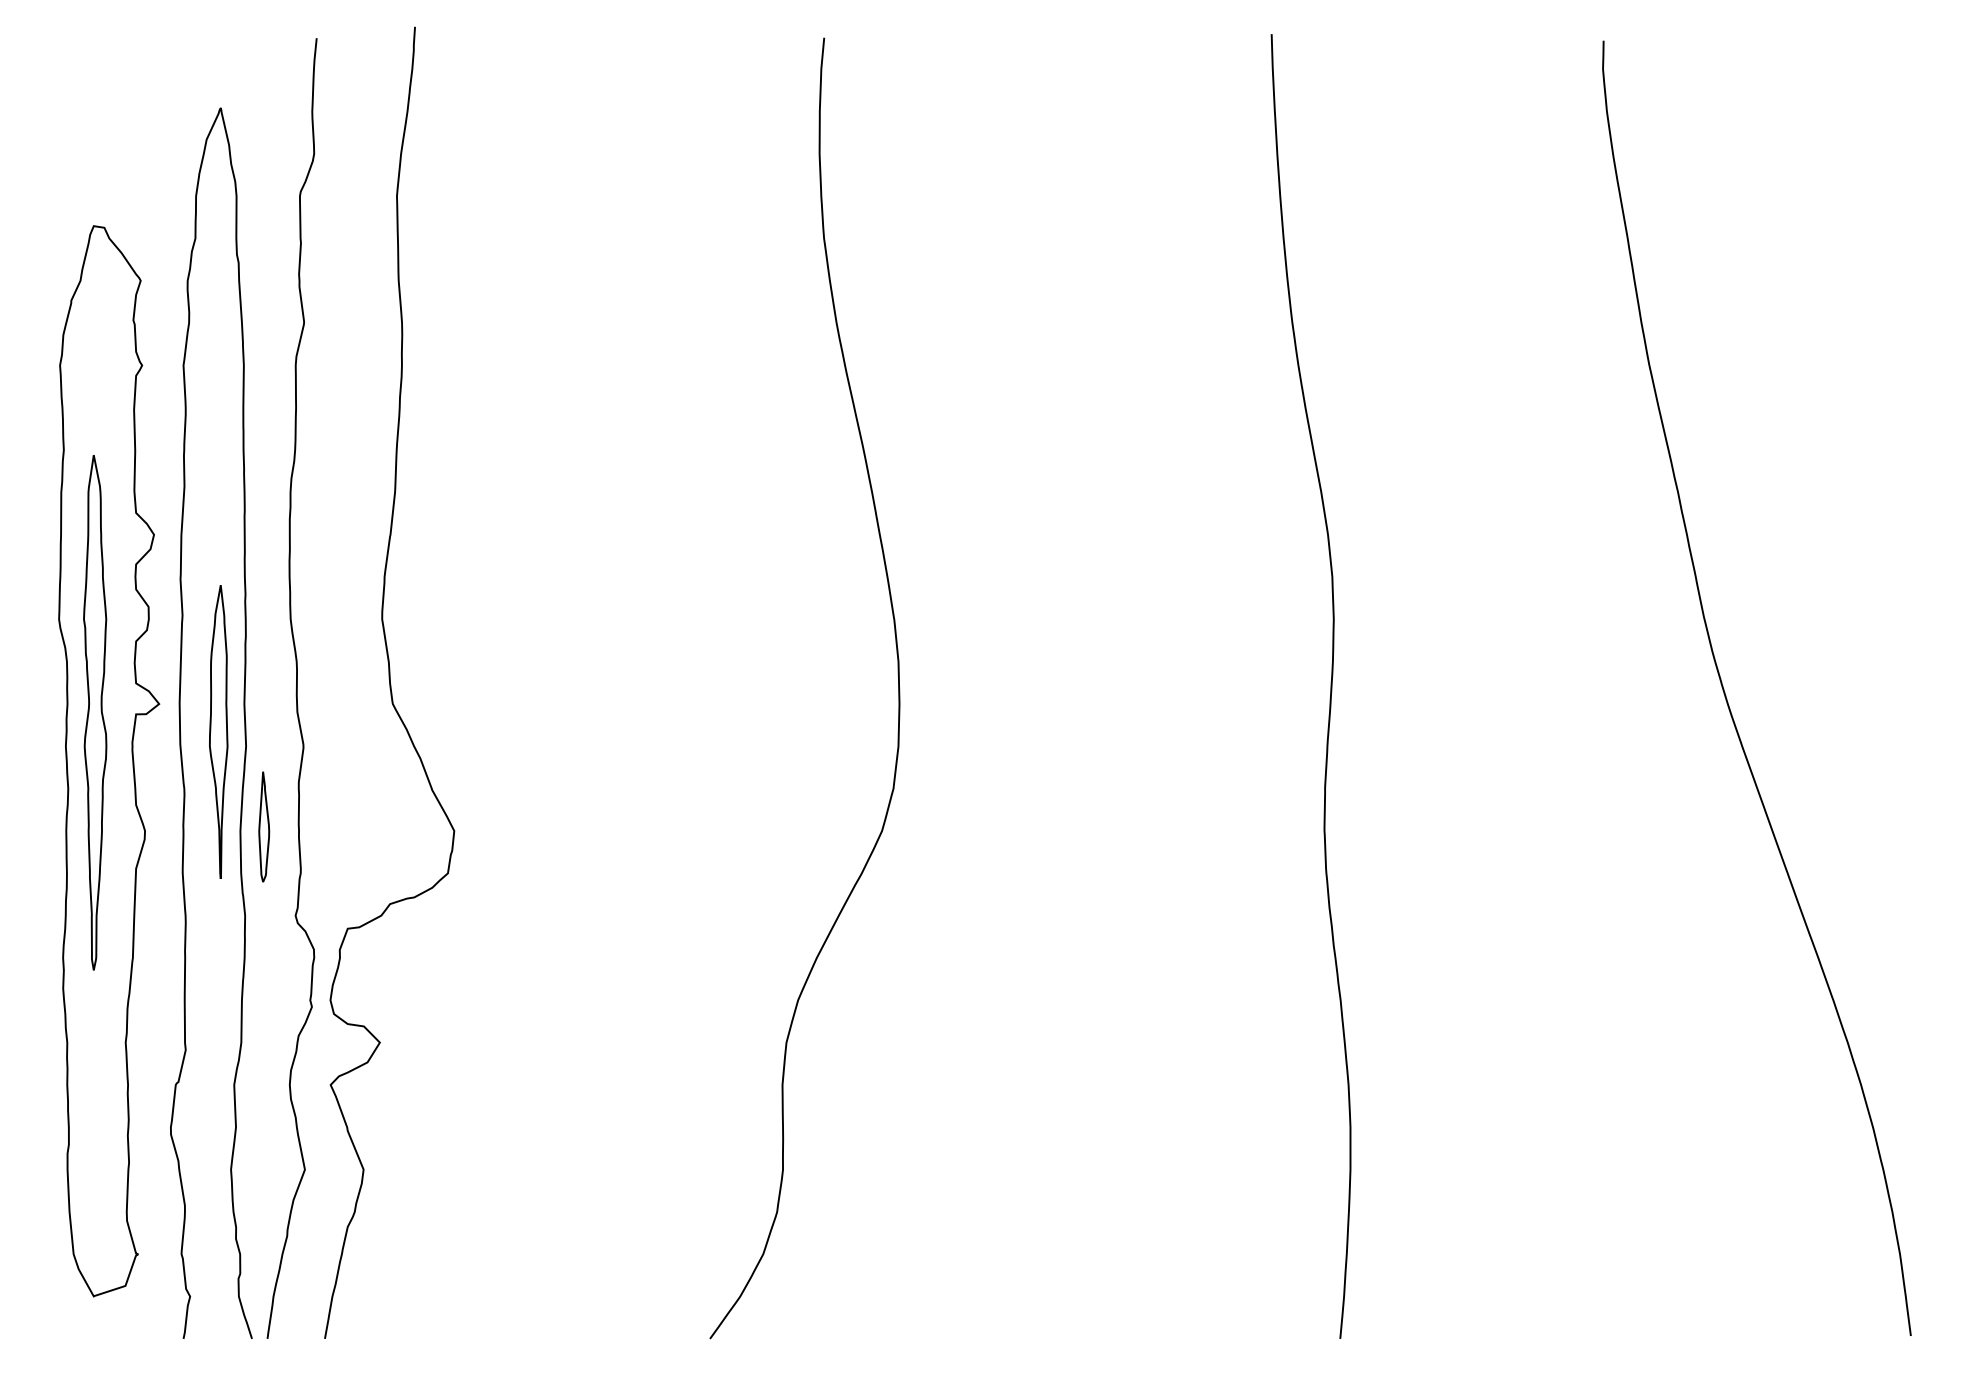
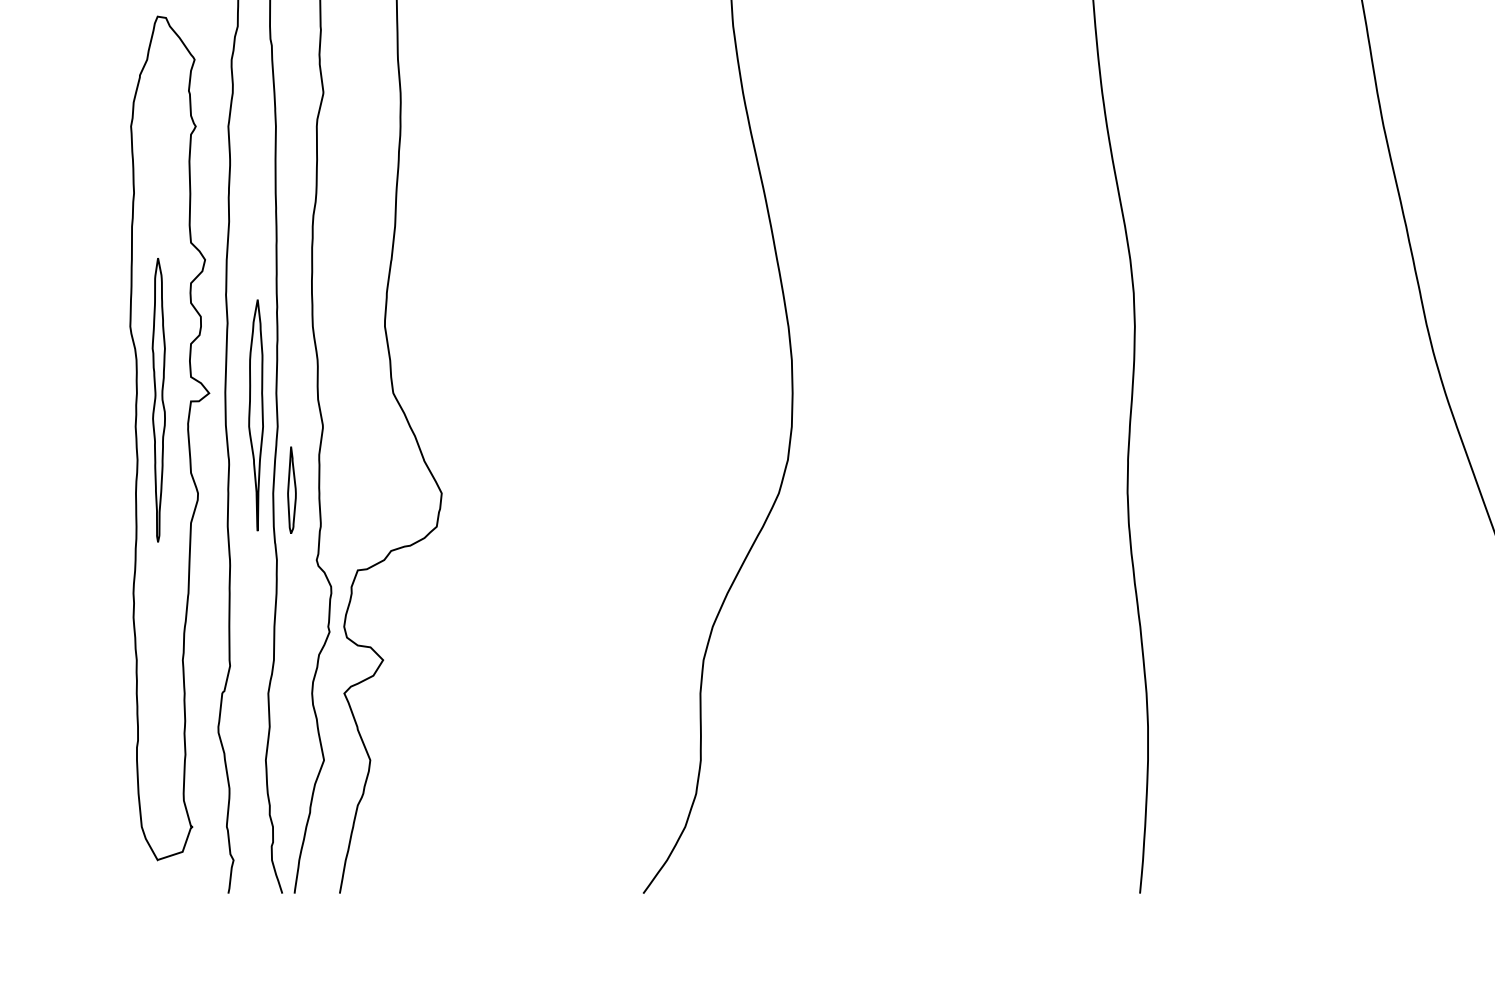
part: (95, 712) -> (159, 399), size x0.7

